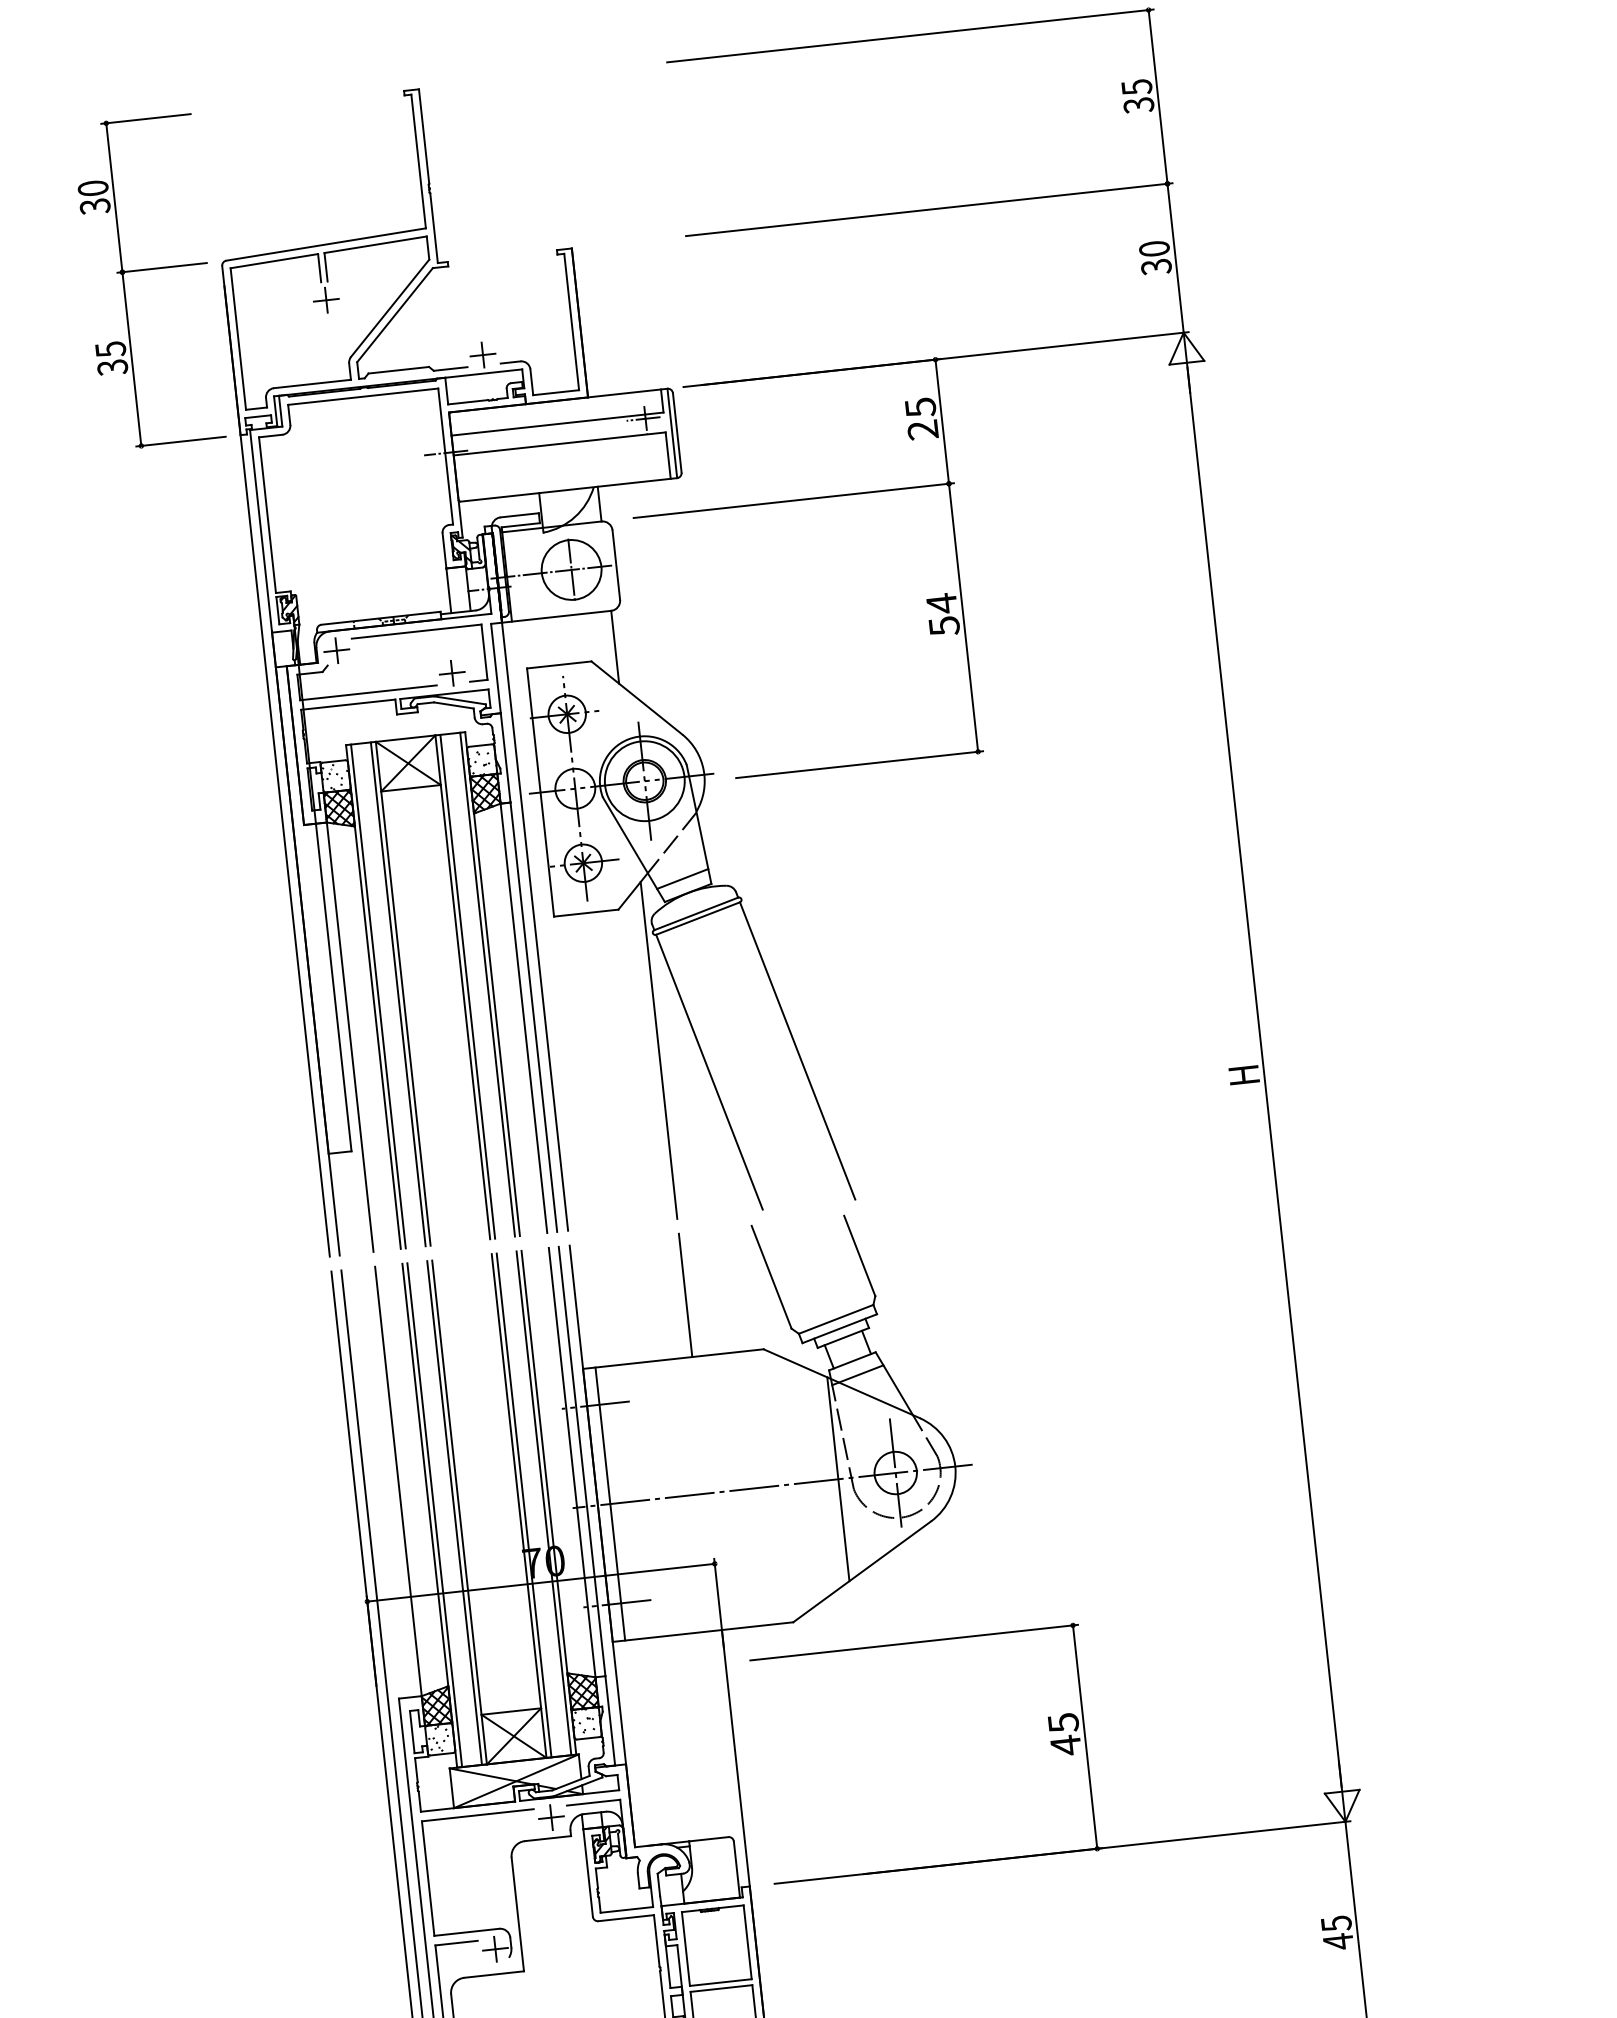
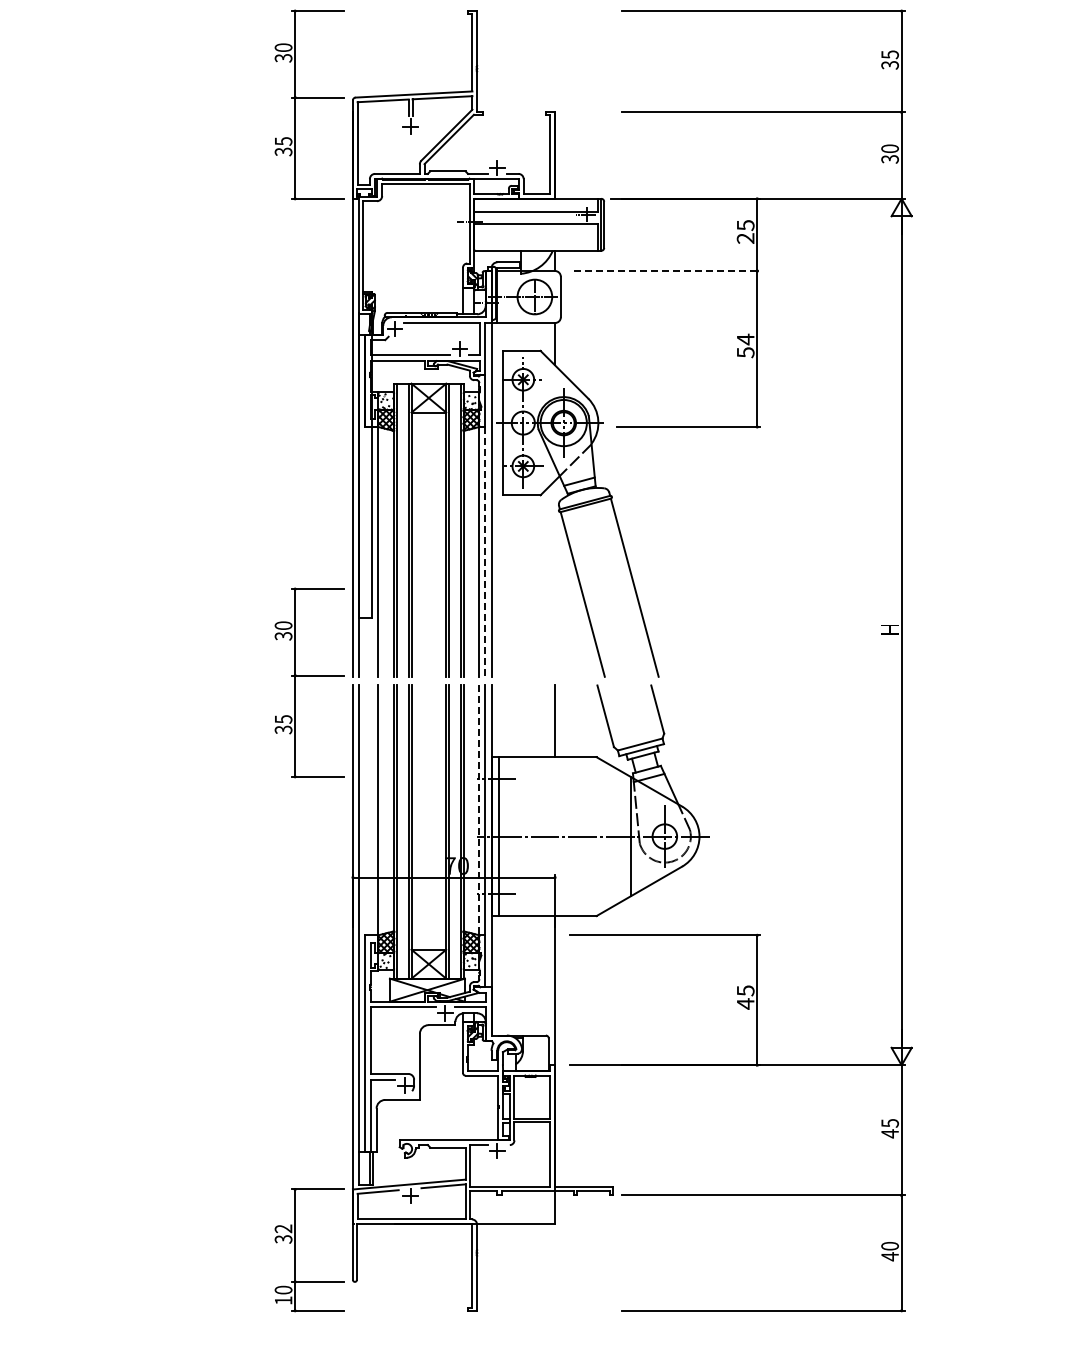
line: (794, 501) -> (667, 271), solid -> dashed
line: (534, 1016) -> (485, 551), solid -> dashed
line: (659, 1049) -> (555, 578), removed
part: (256, 1274) -> (309, 682), added
line: (572, 1464) -> (479, 811), solid -> dashed

